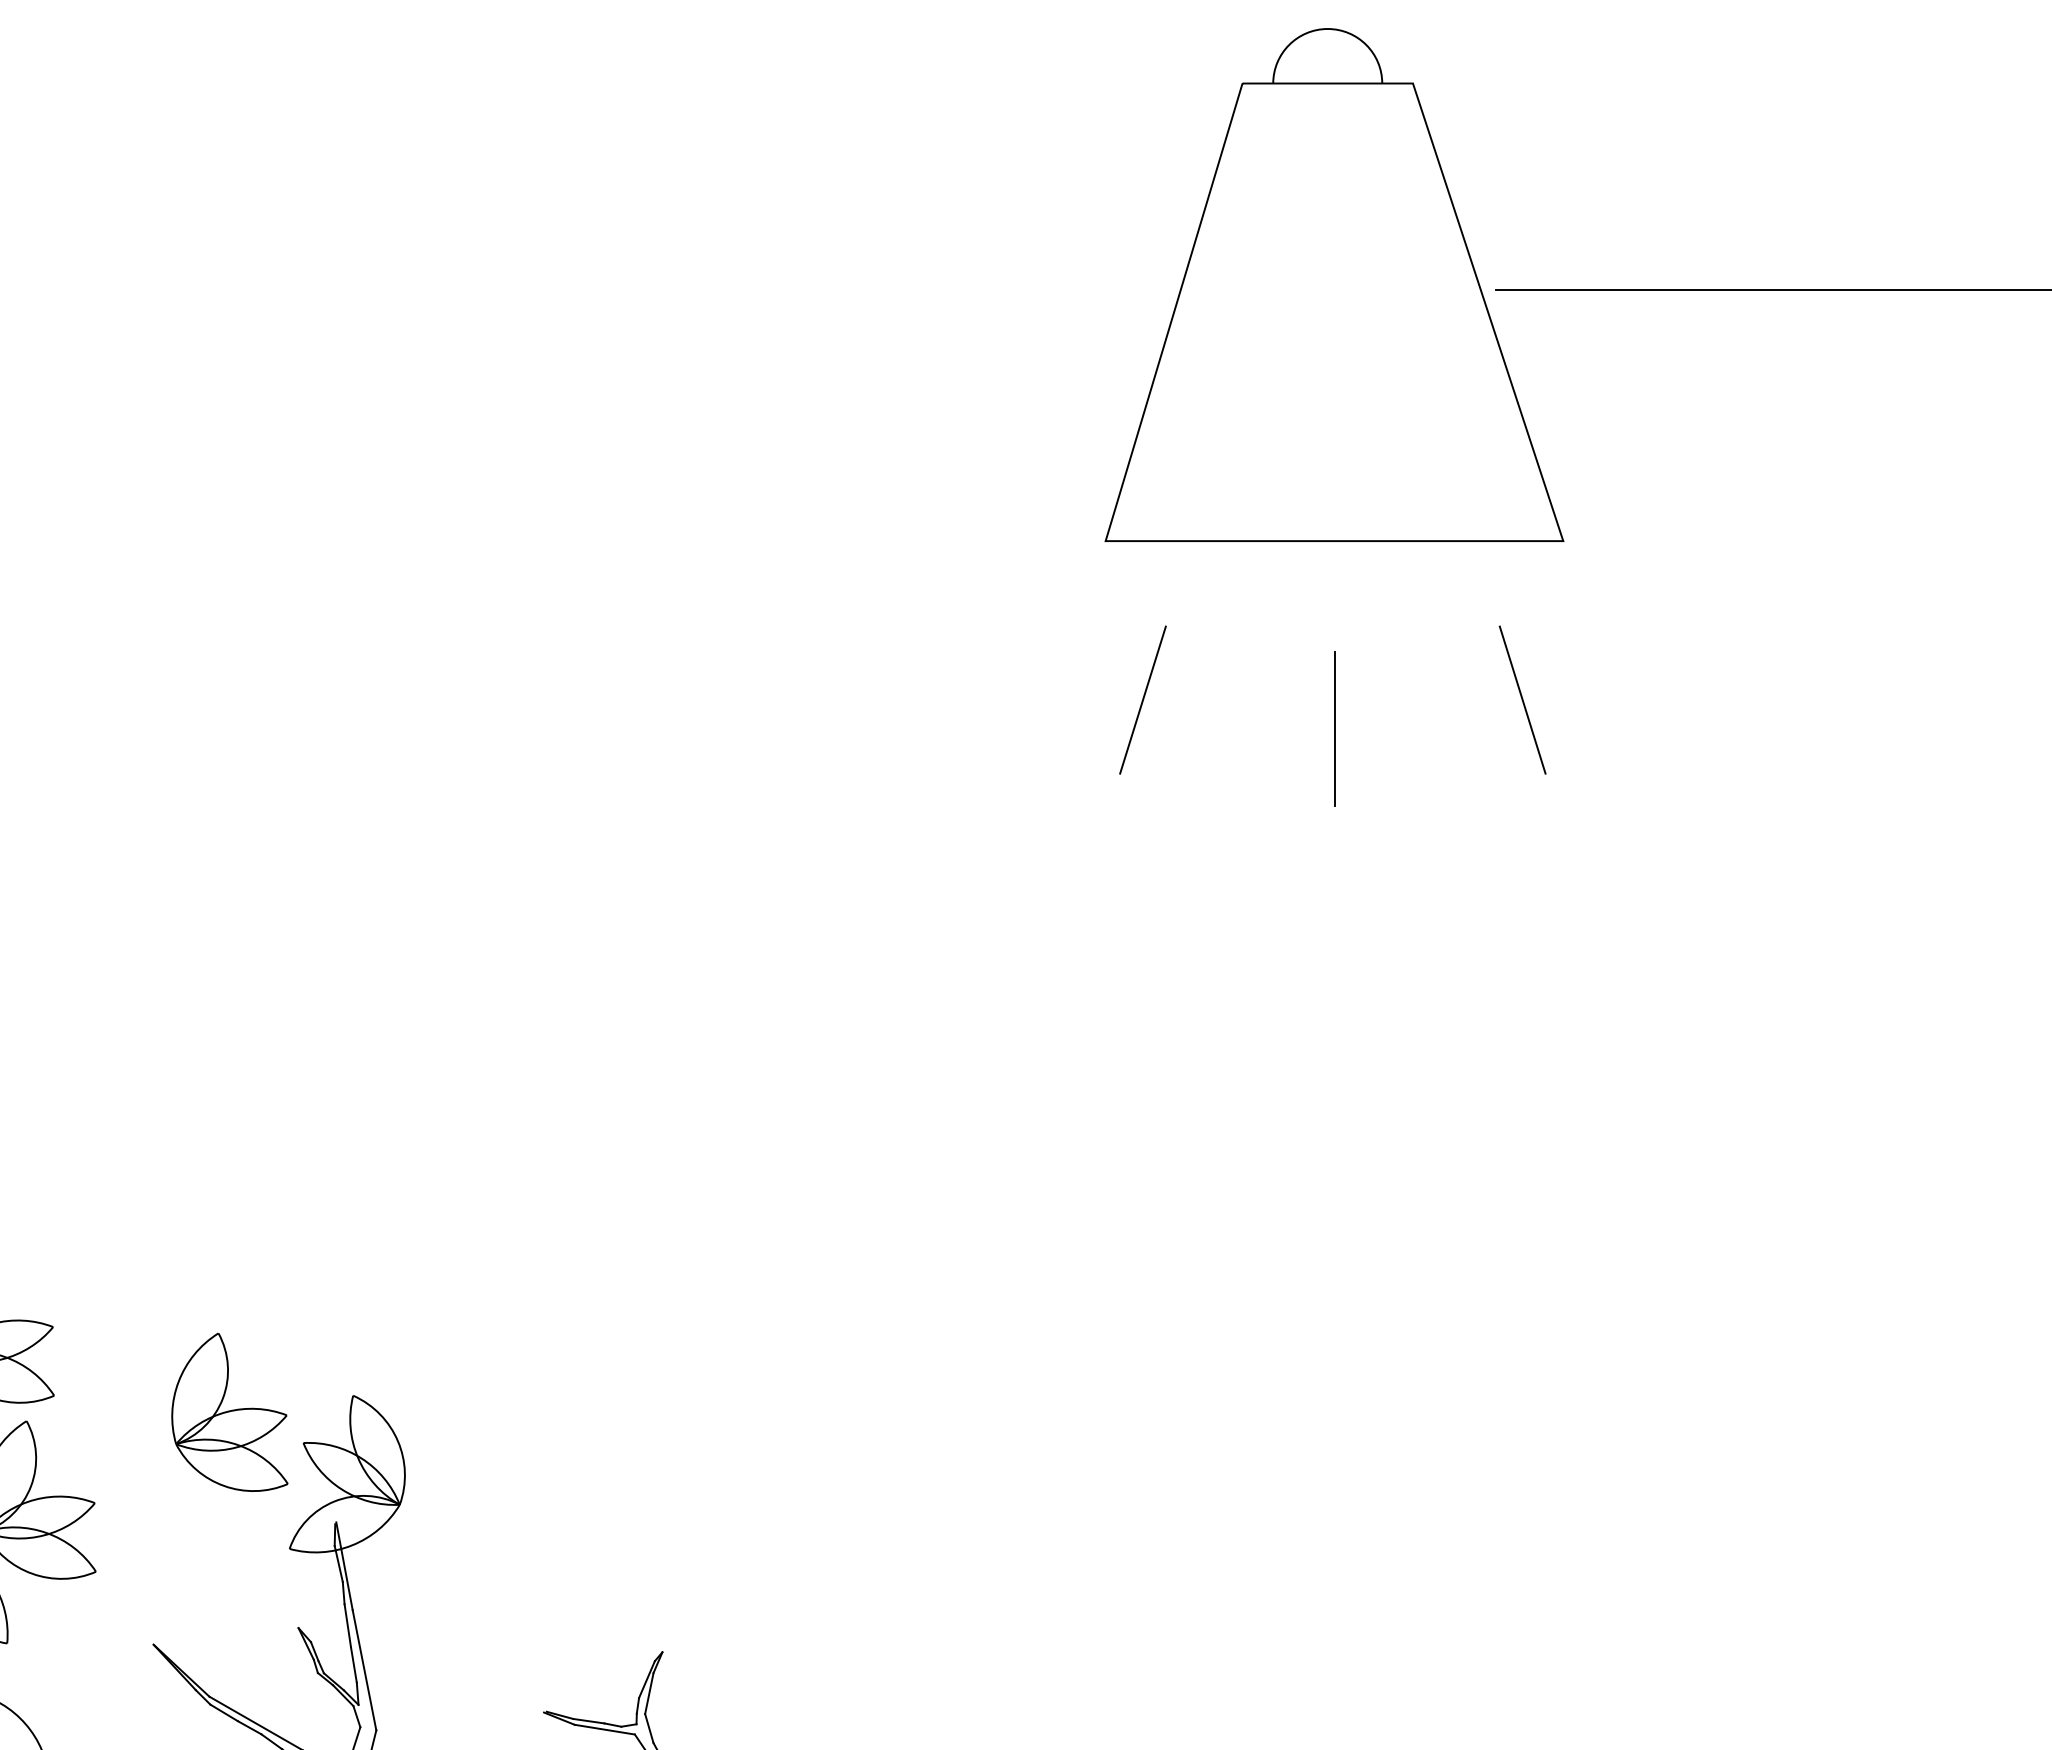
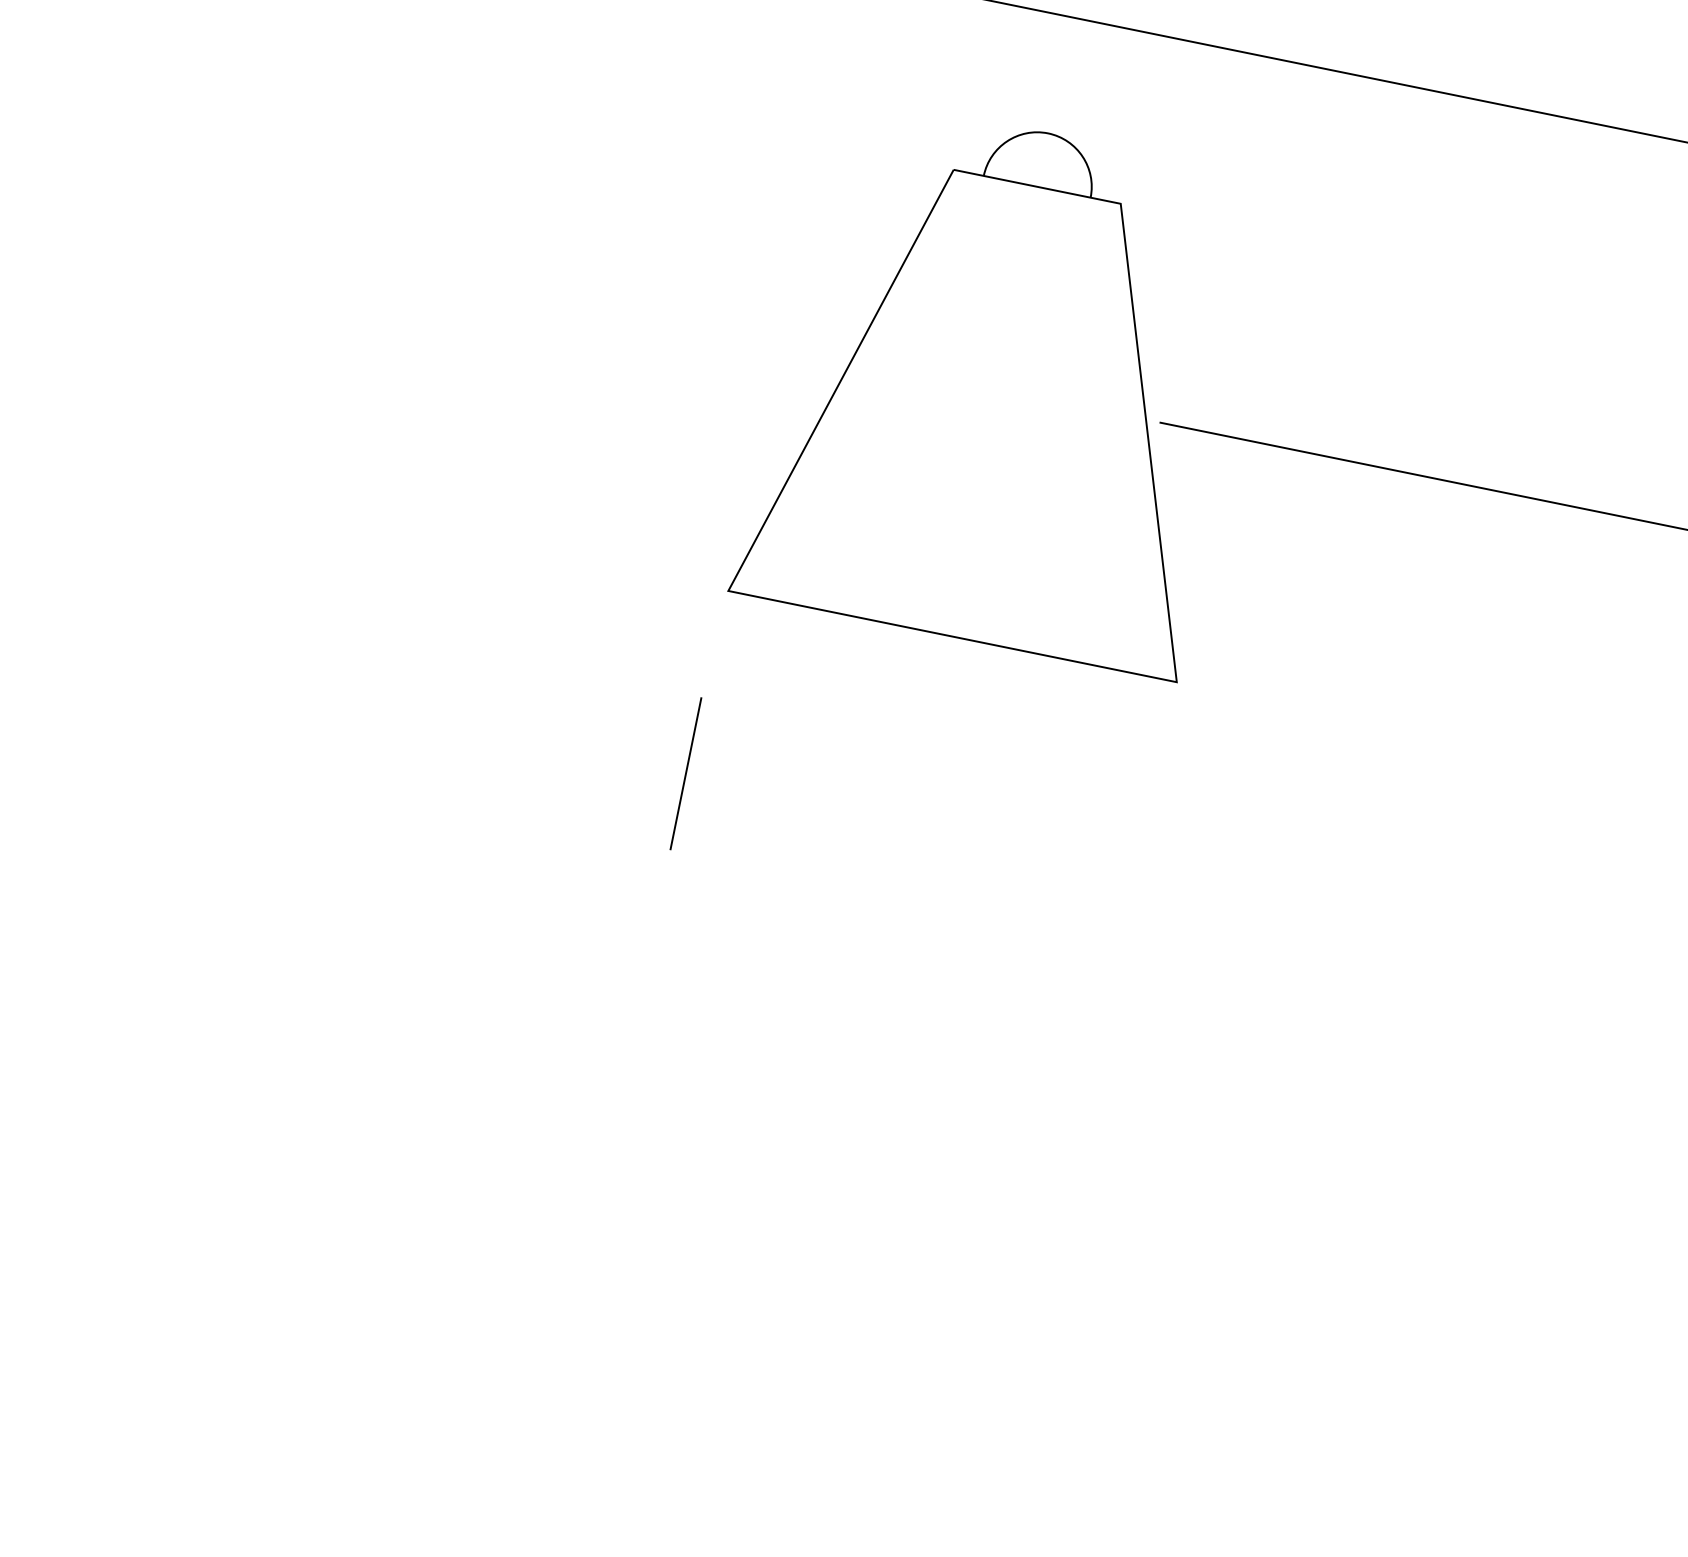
line: (1142, 699) -> (732, 753), removed
line: (1522, 699) -> (1105, 829), removed
line: (1334, 728) -> (685, 773), moved

